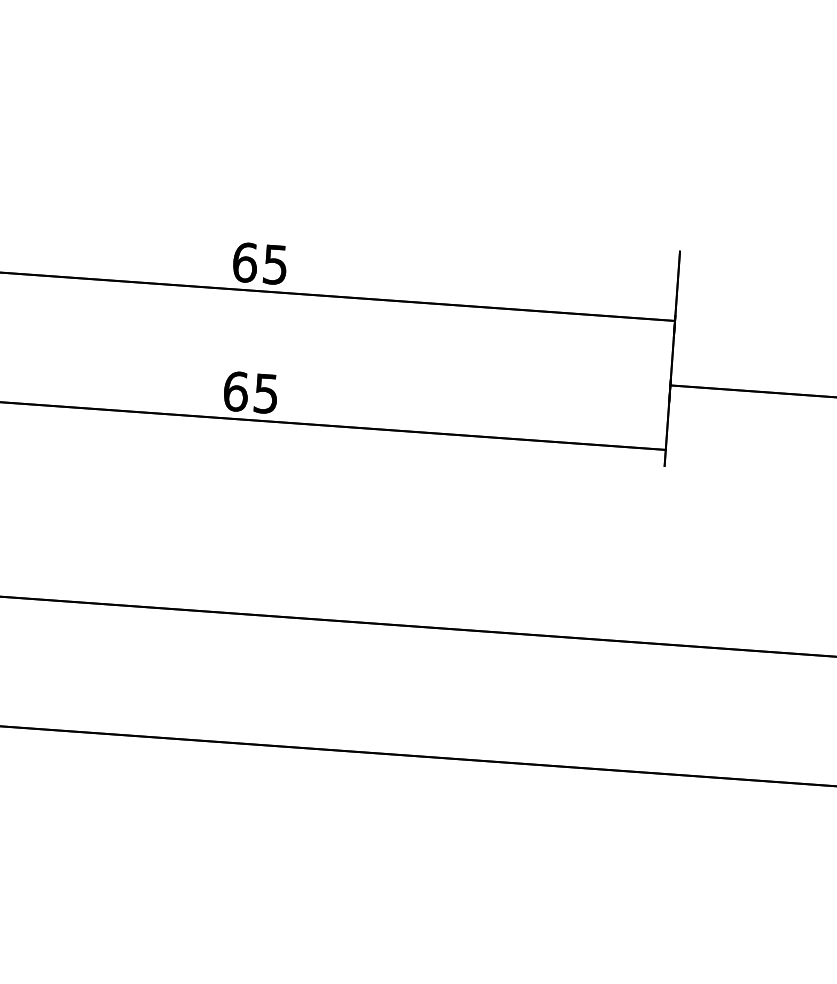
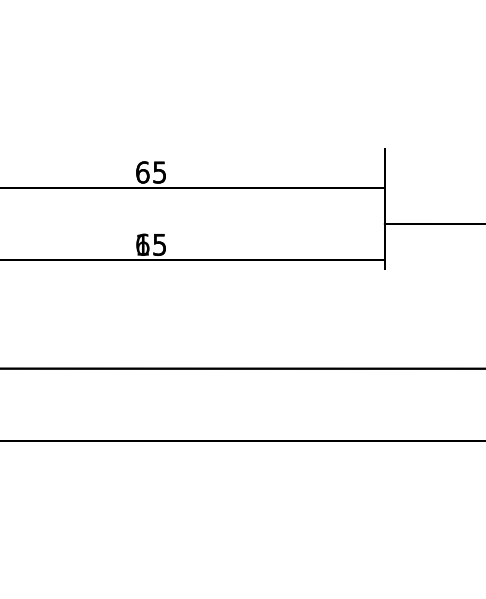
text: (235, 390) -> (142, 244), 65 -> 15

